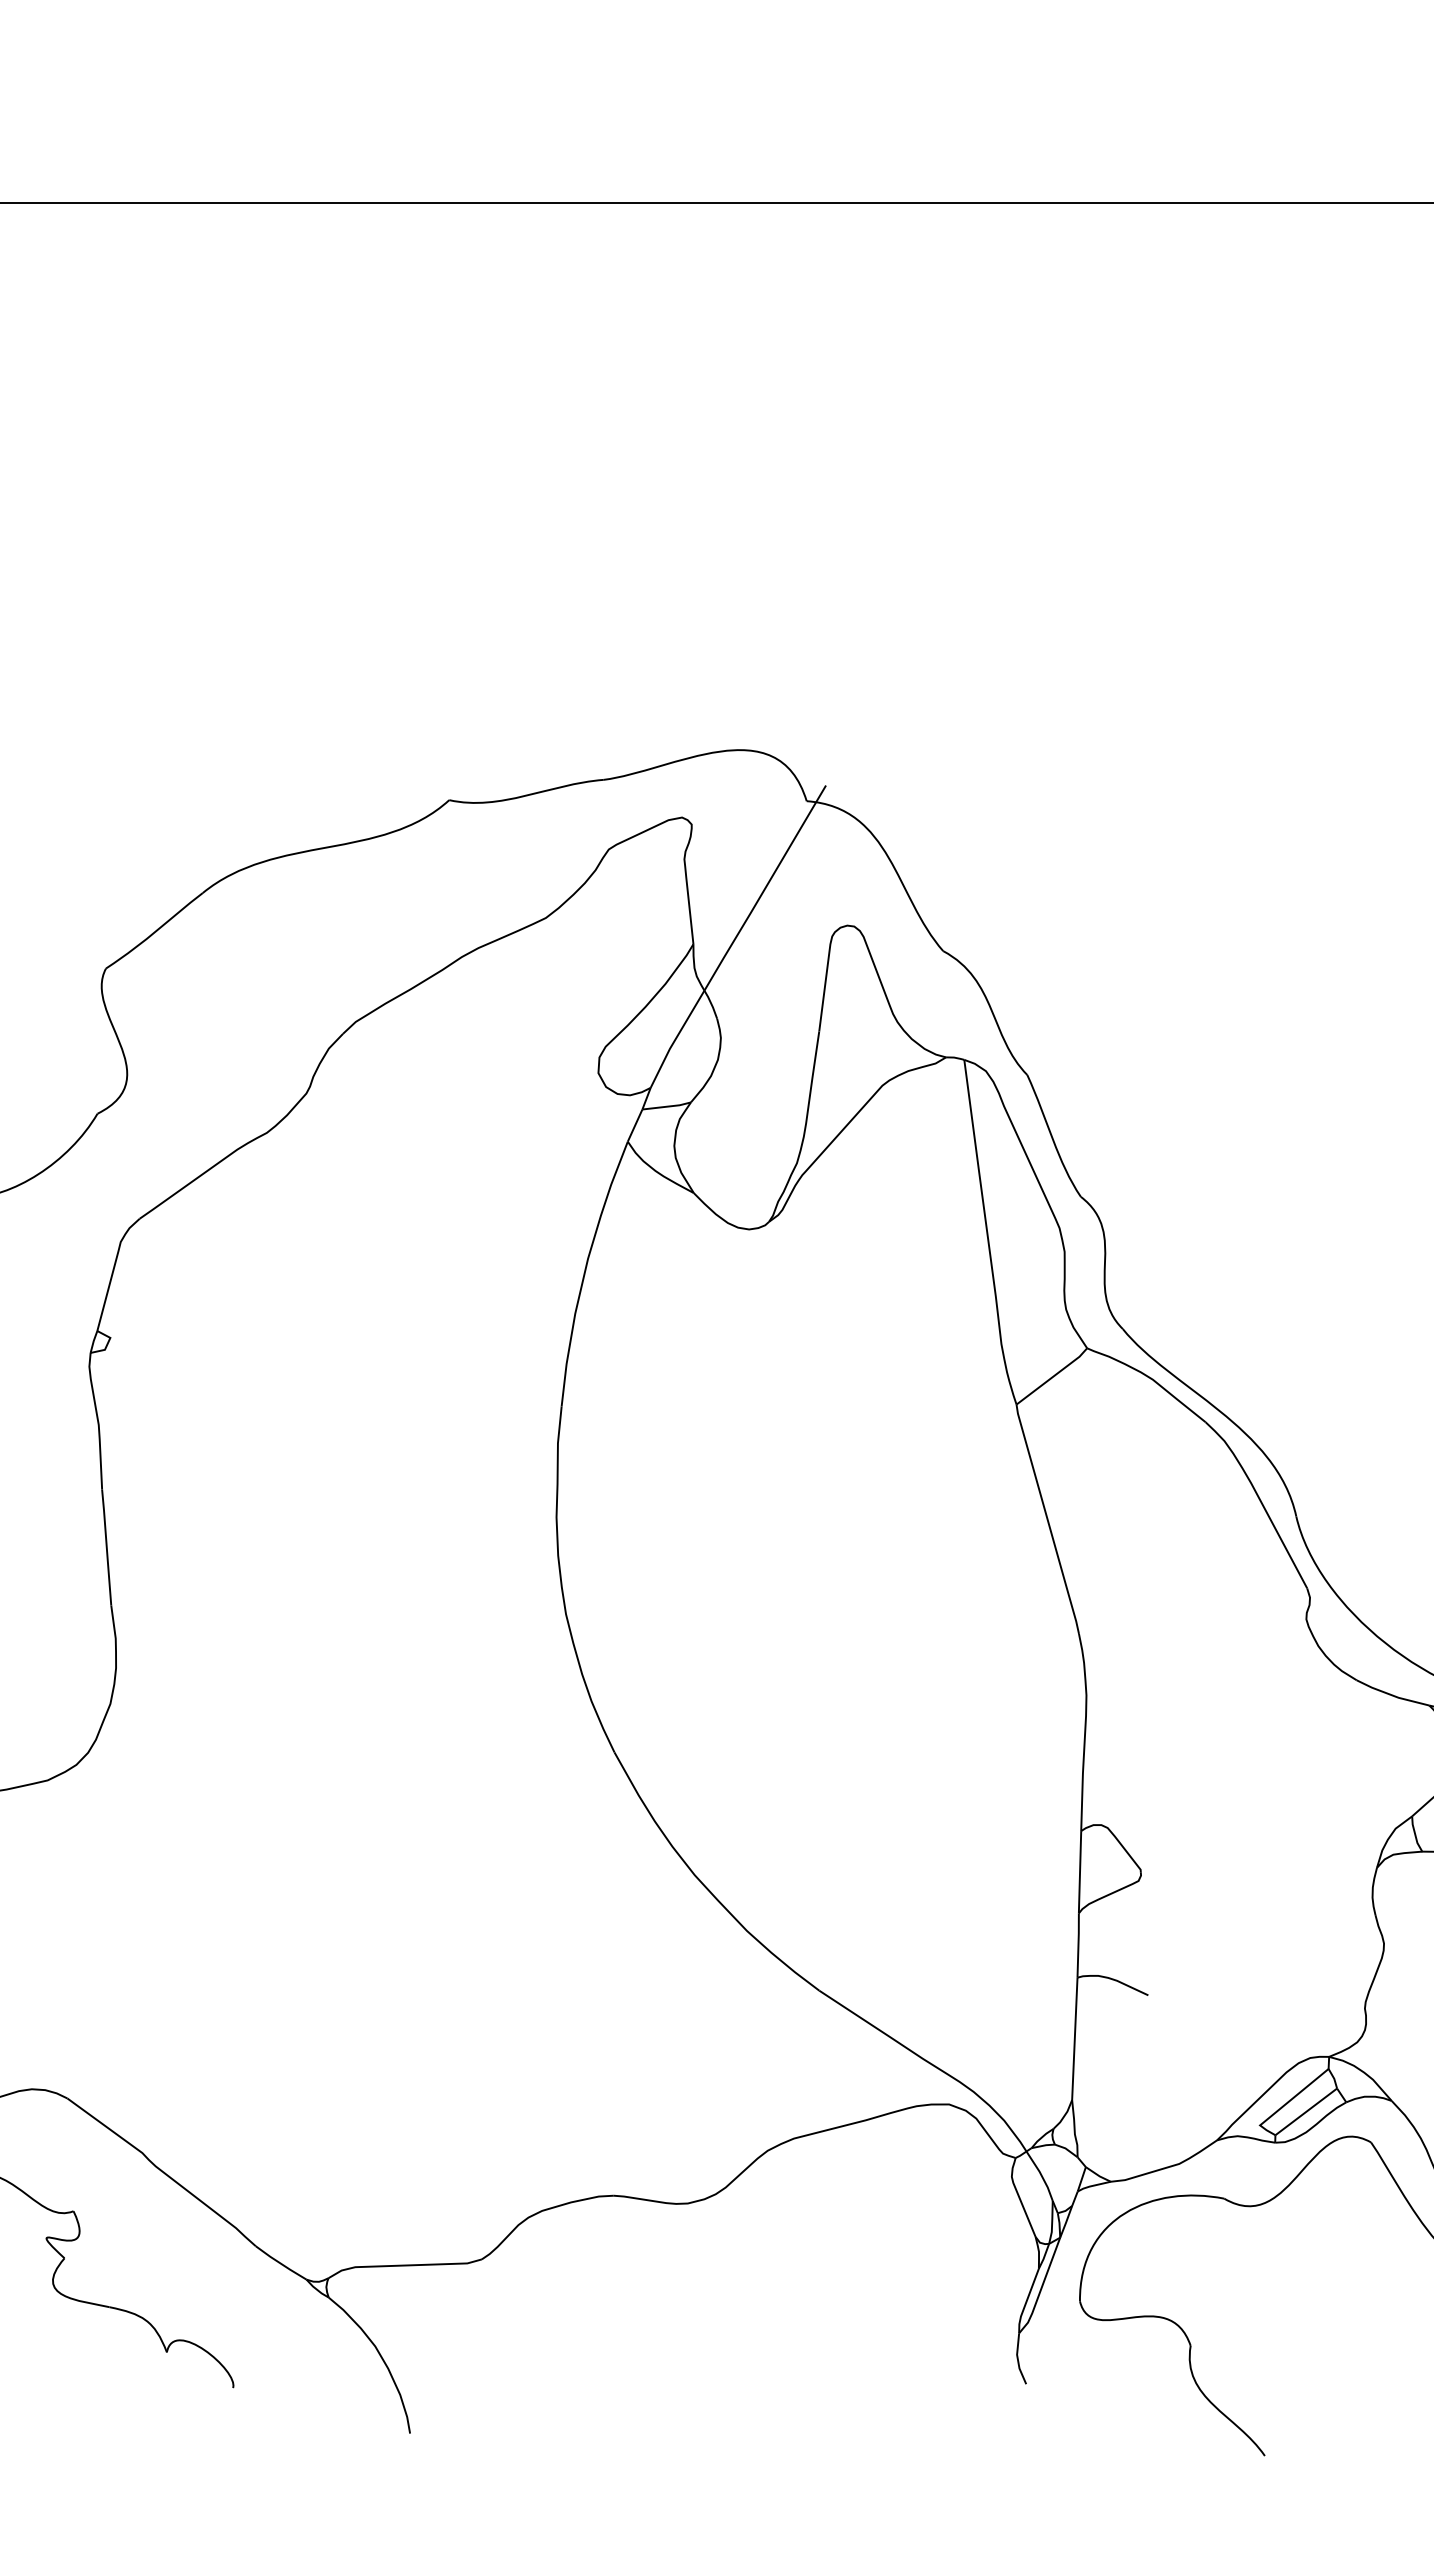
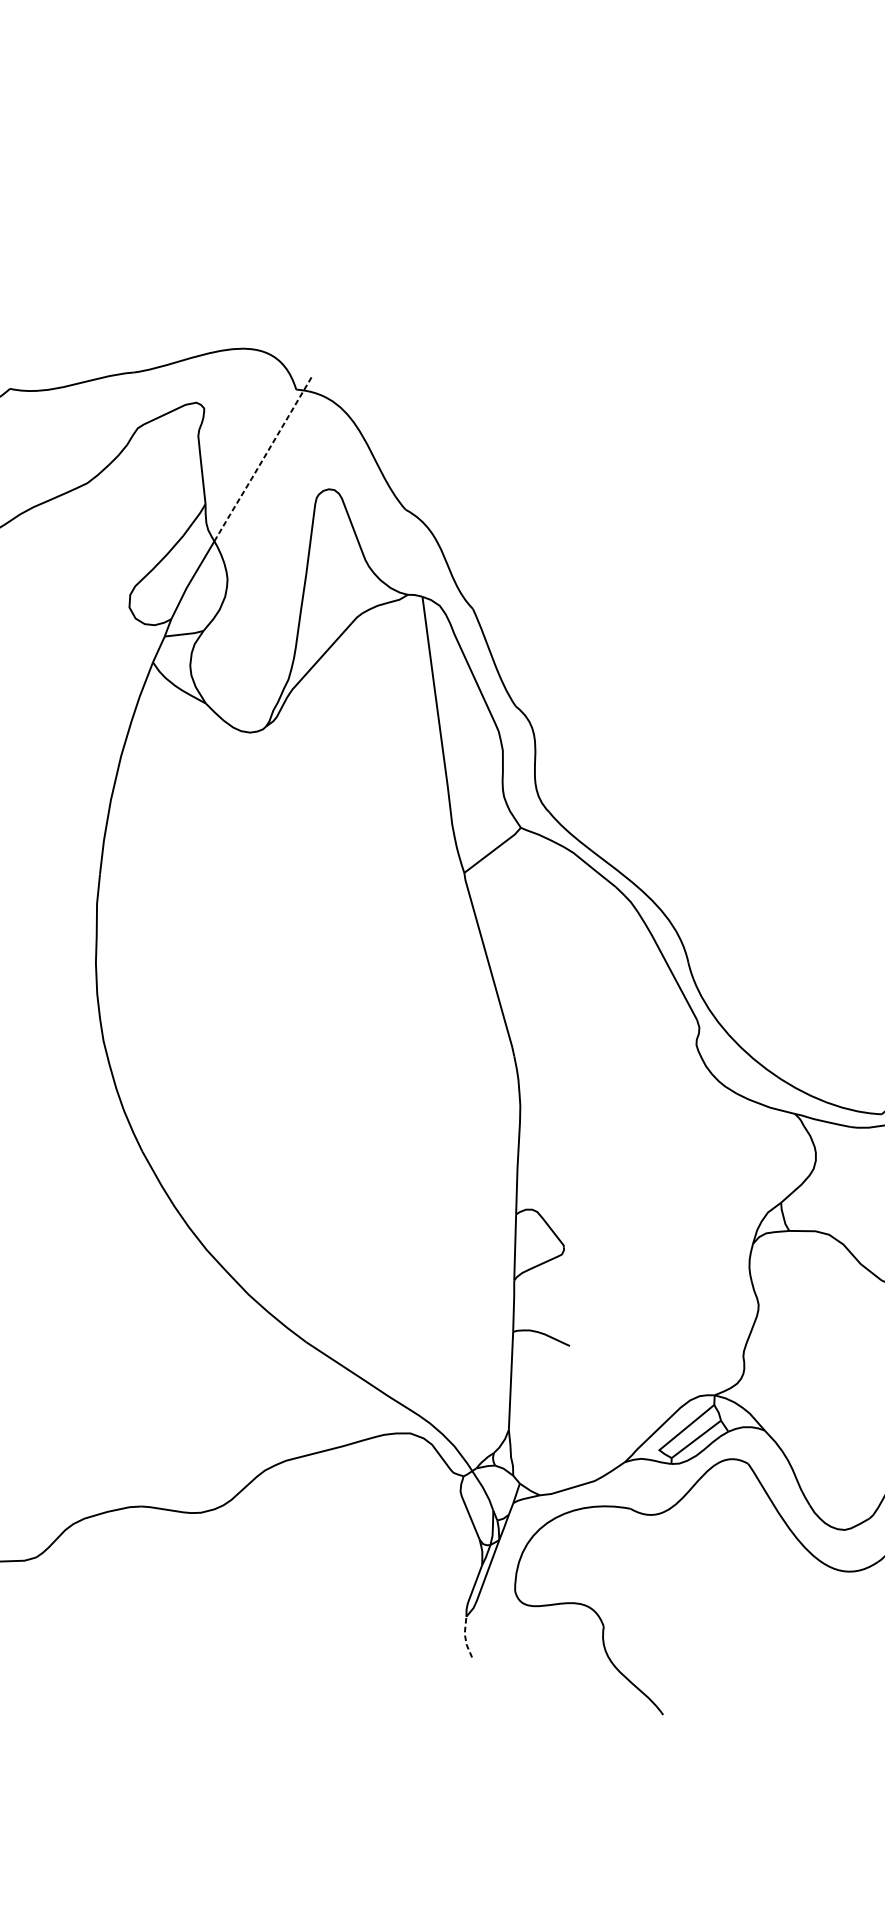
line: (764, 889) -> (262, 460), solid -> dashed
line: (1017, 2359) -> (465, 1637), solid -> dashed

